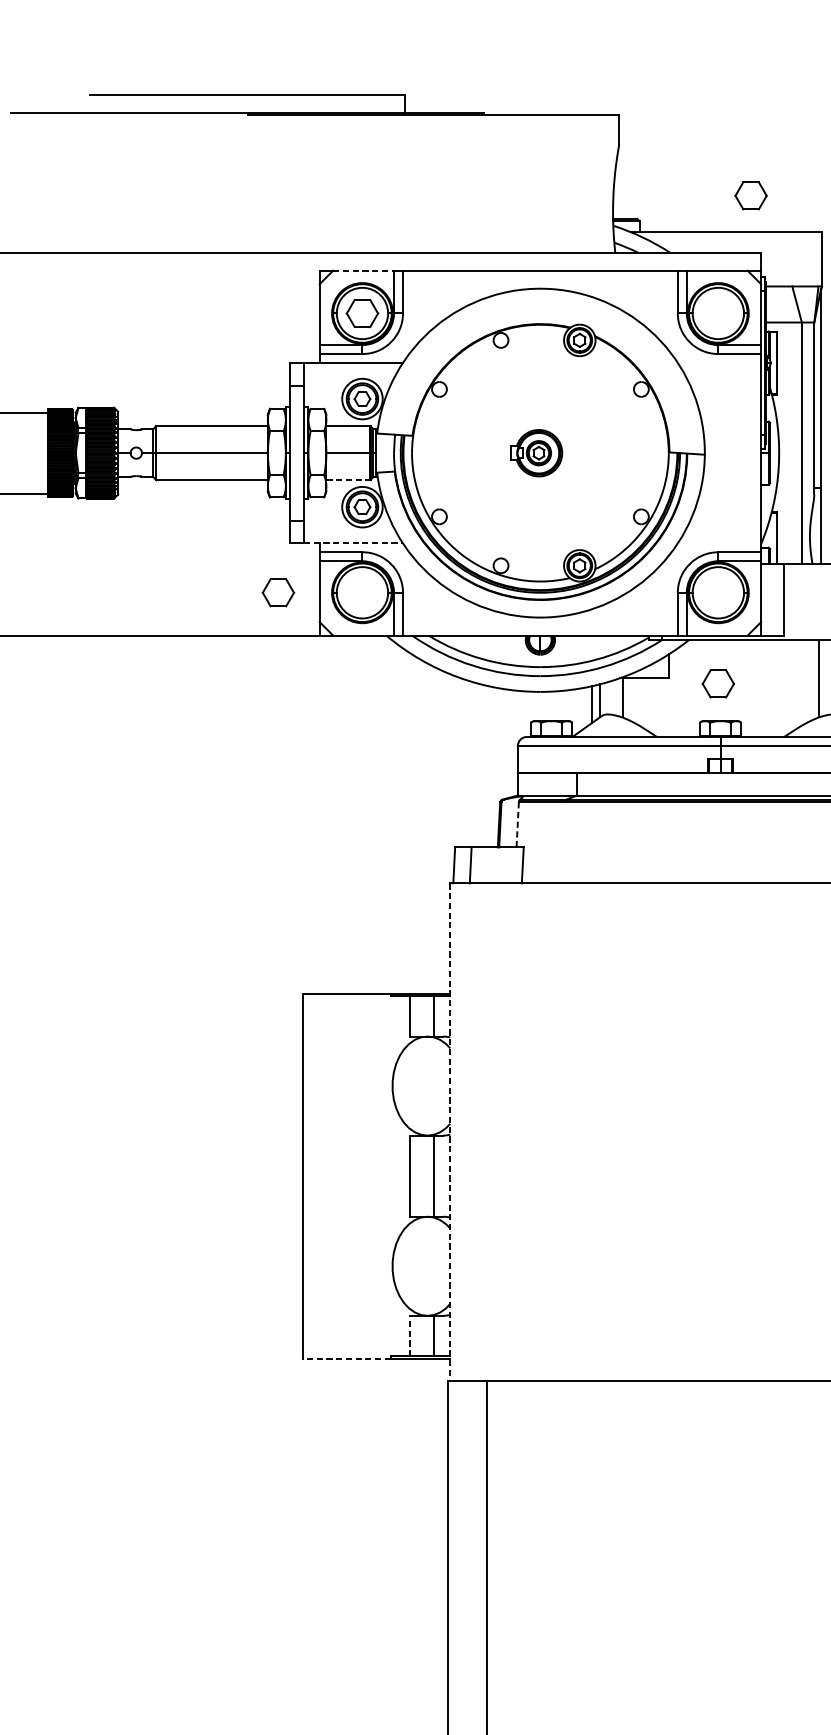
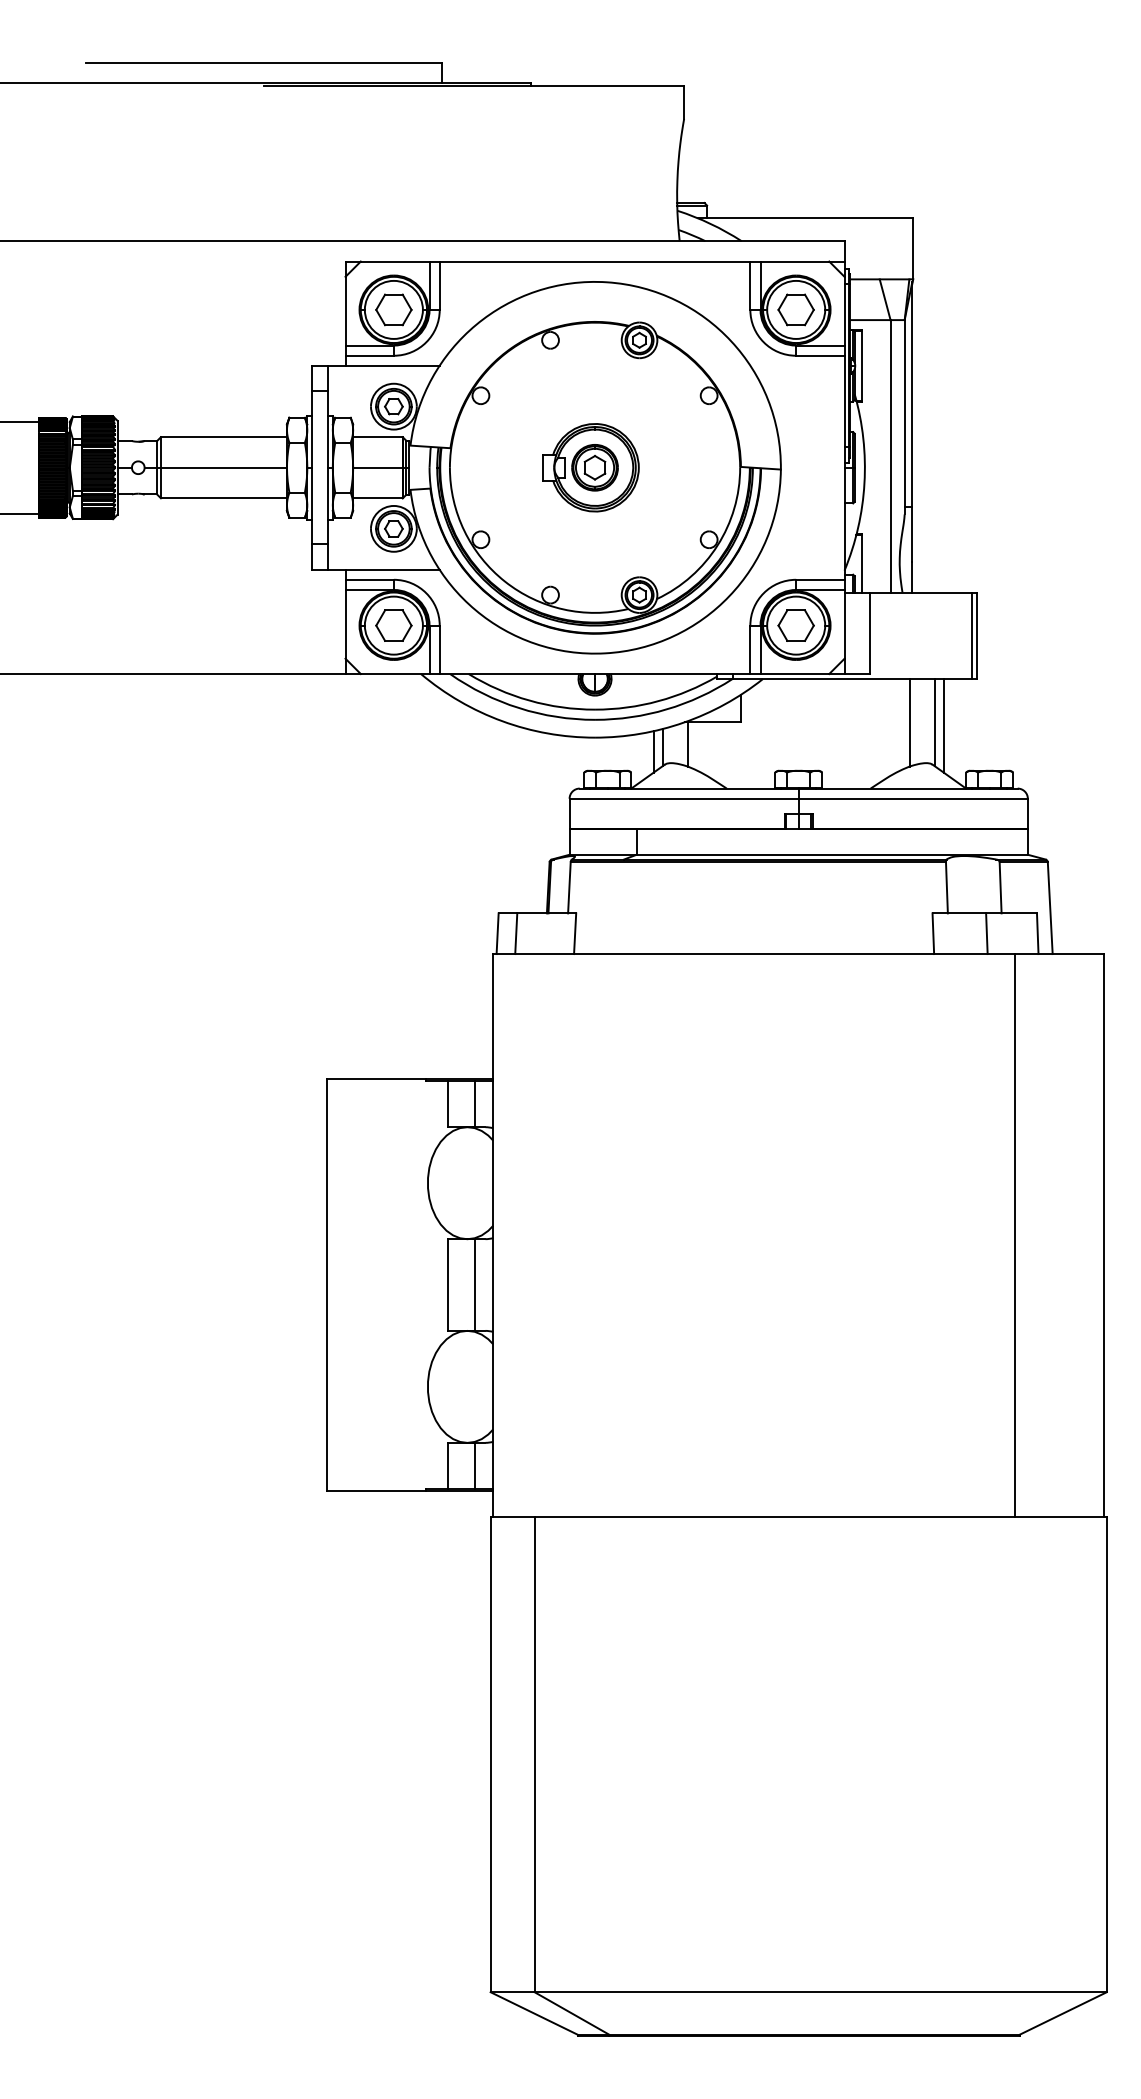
part: (750, 195) -> (795, 309), moved
line: (363, 270) -> (395, 261), dashed -> solid
part: (536, 452) -> (590, 467), size x1.67
line: (347, 480) -> (377, 498), dashed -> solid
line: (353, 543) -> (383, 569), dashed -> solid
part: (278, 592) -> (393, 625), moved
part: (717, 683) -> (795, 625), moved
line: (517, 824) -> (569, 887), dashed -> solid
line: (450, 1132) -> (493, 1235), dashed -> solid
line: (409, 1335) -> (447, 1465), dashed -> solid
line: (347, 1358) -> (376, 1491), dashed -> solid

